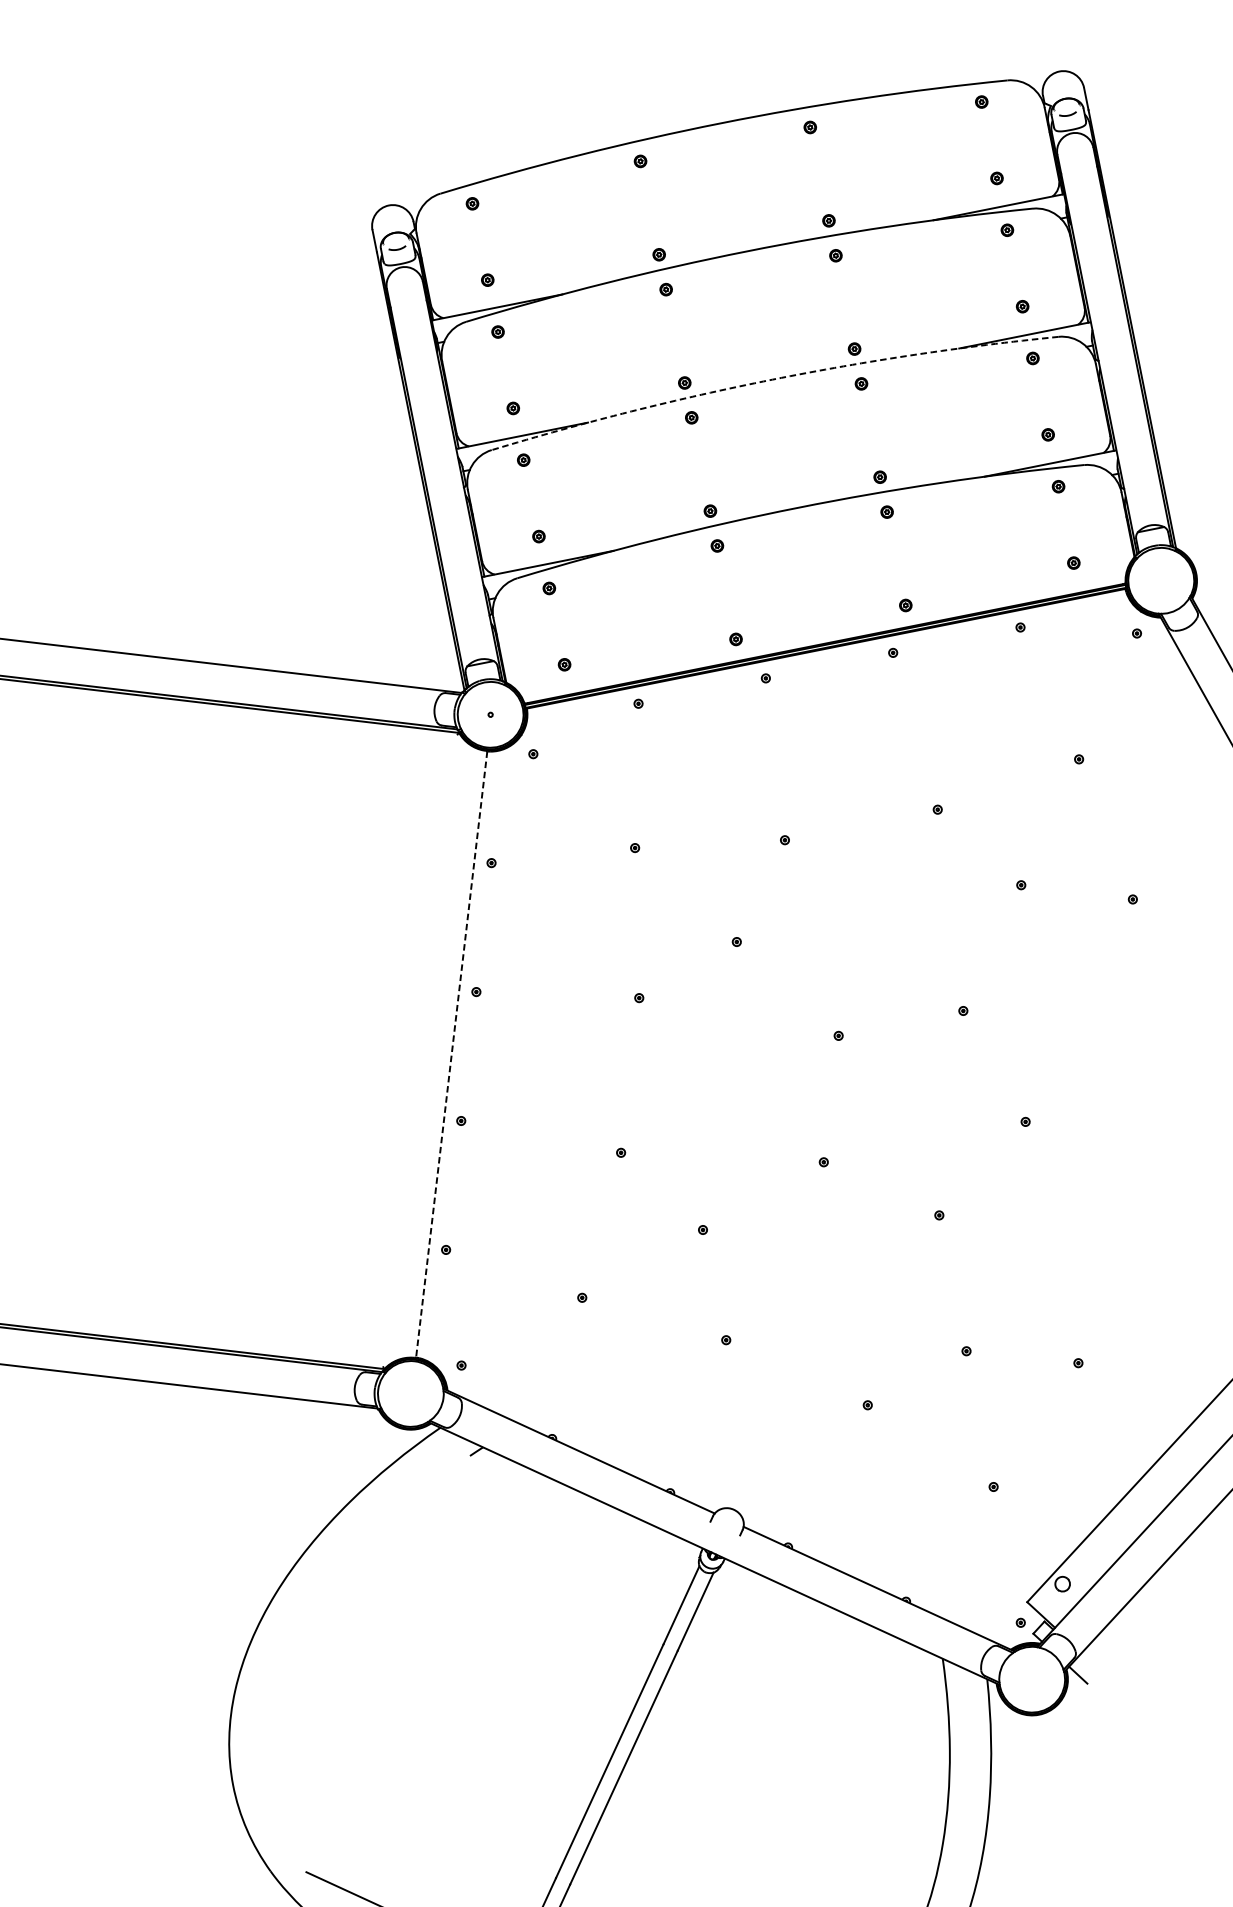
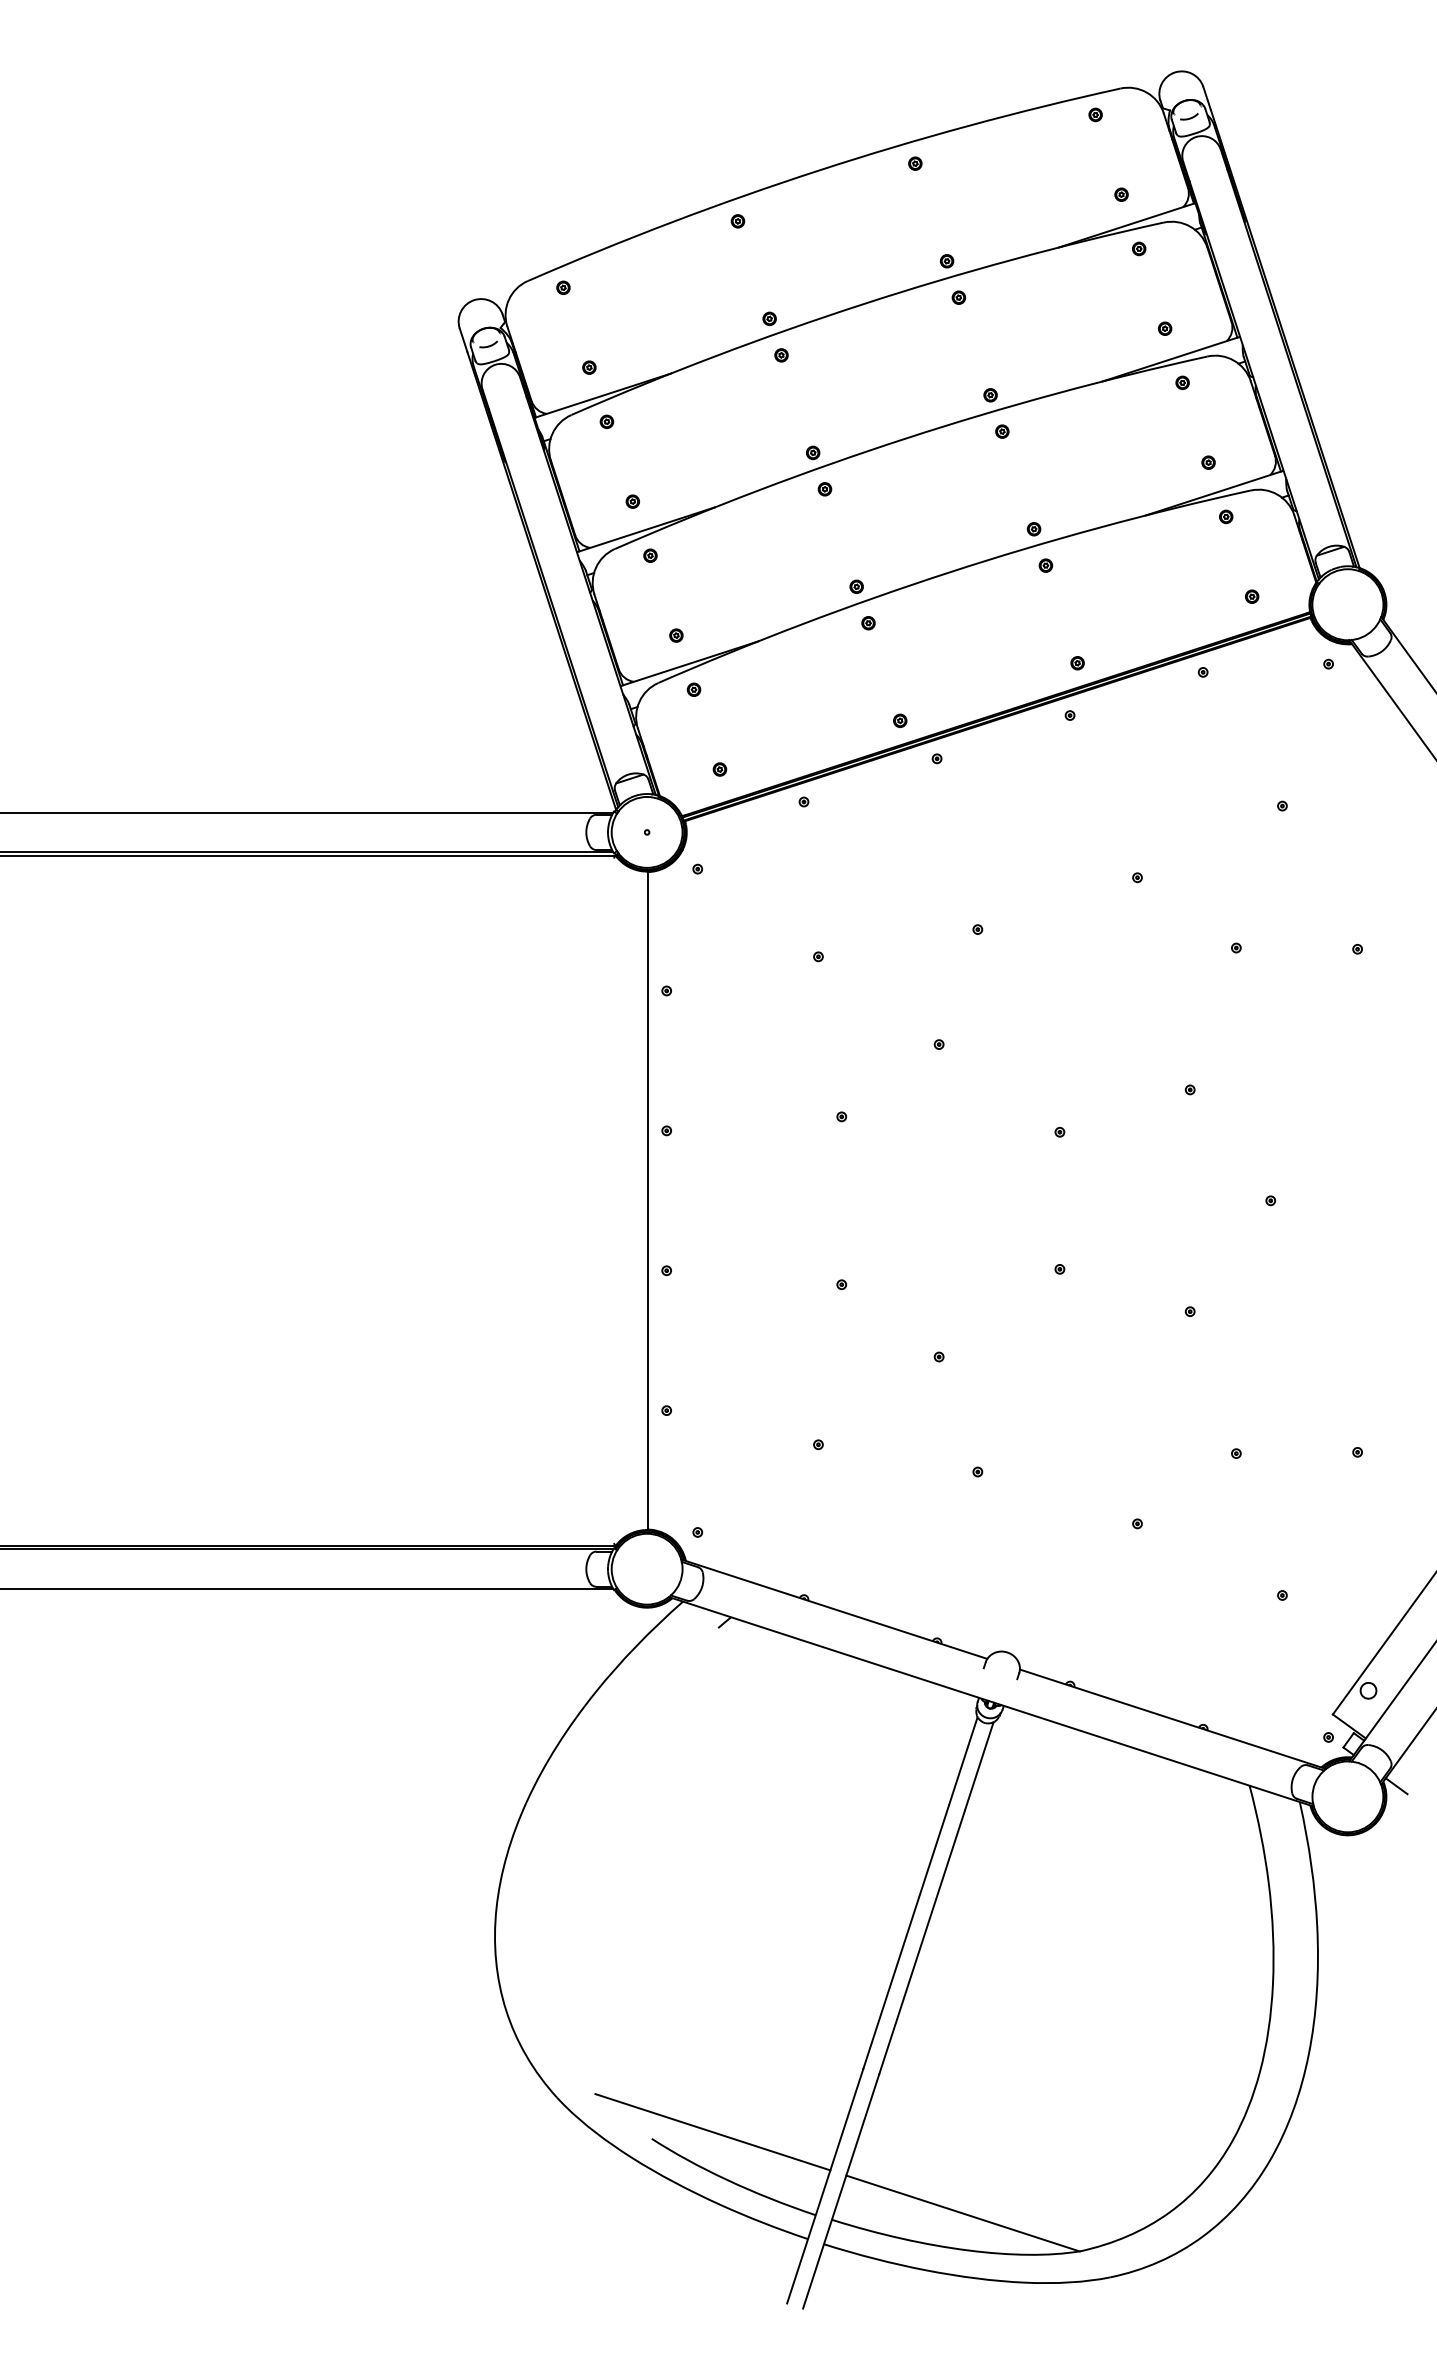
arc: (772, 379) -> (906, 438), dashed -> solid
line: (452, 1054) -> (648, 1200), dashed -> solid

